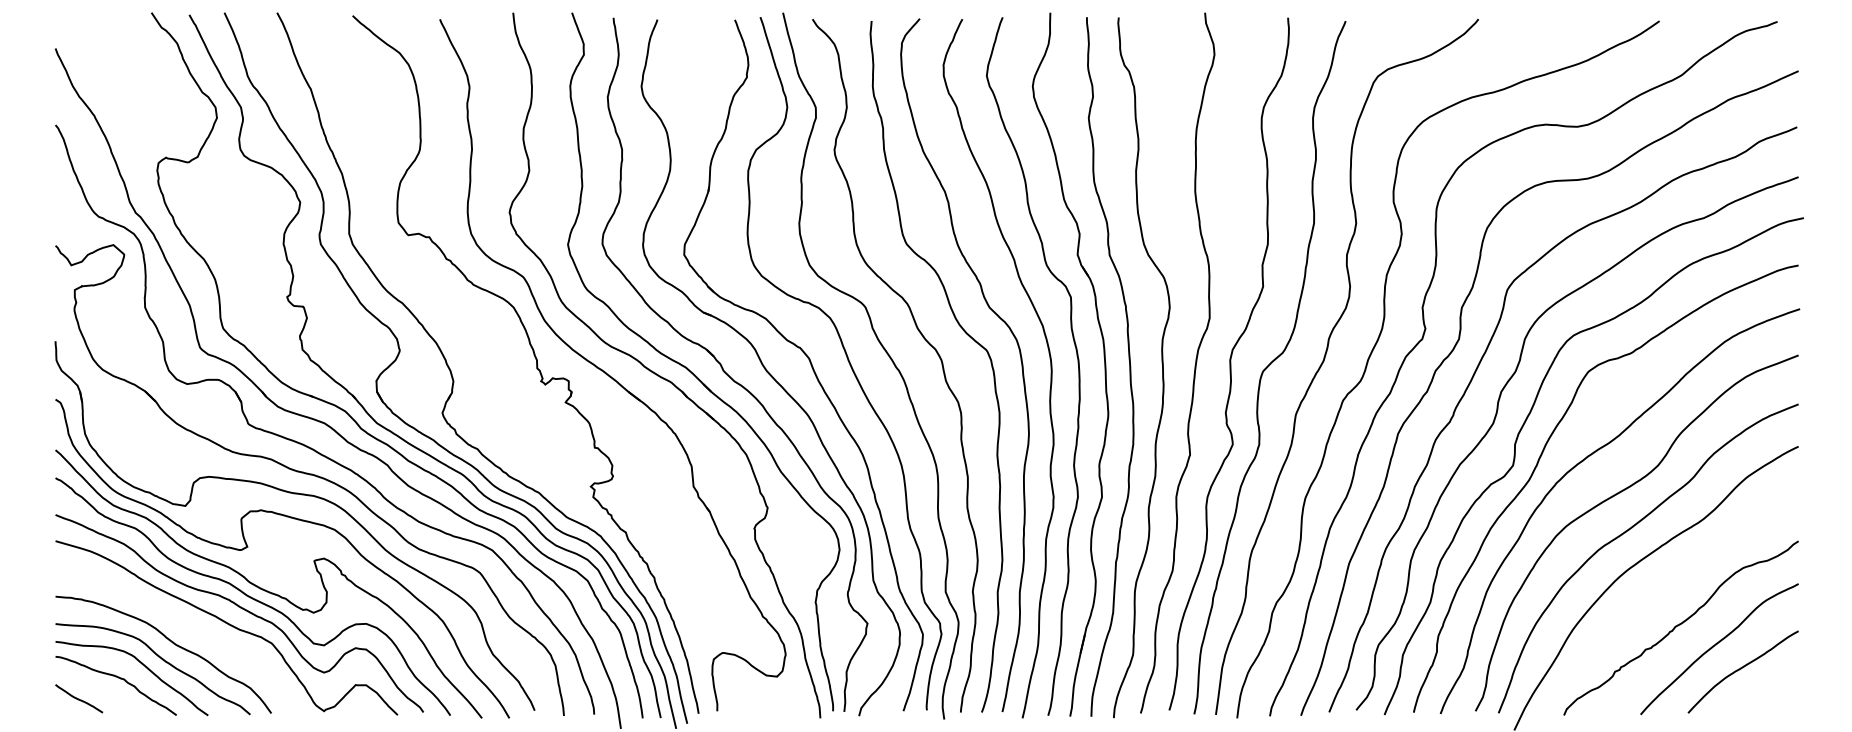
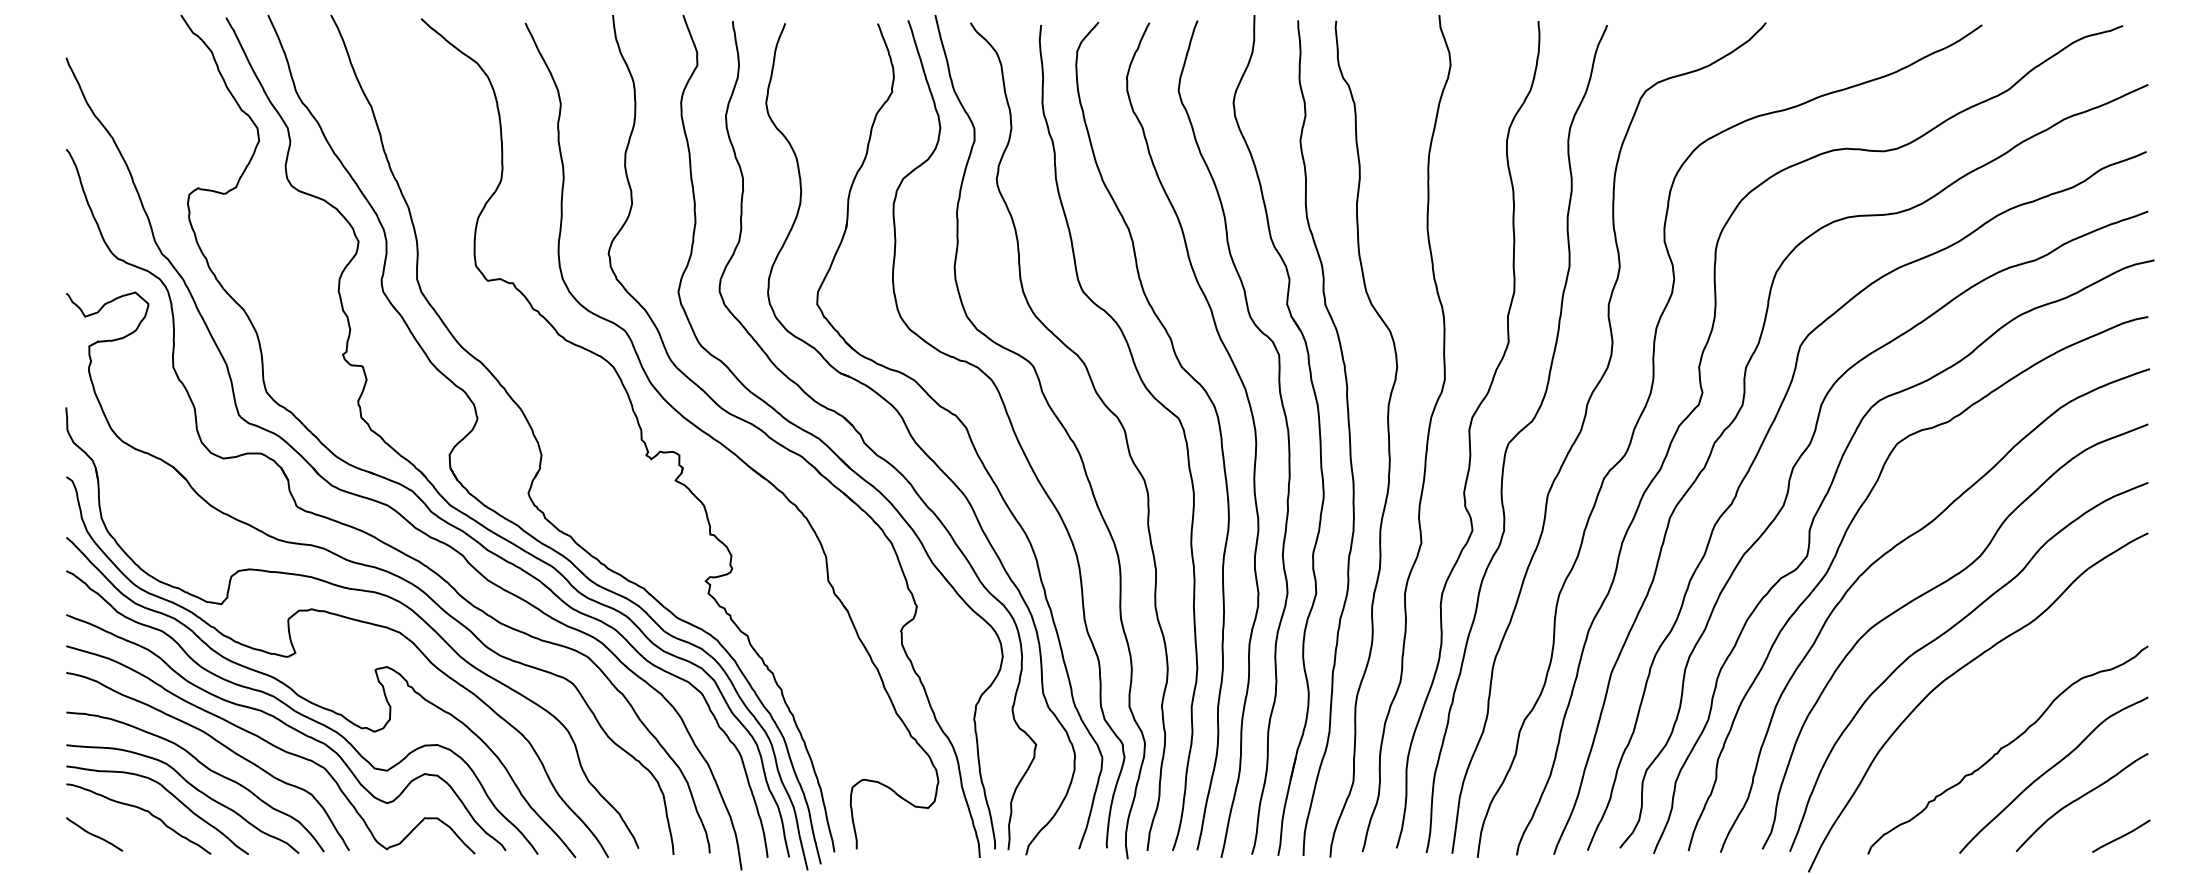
curve: (182, 622) -> (217, 743), added
curve: (1775, 700) -> (2120, 836), added

